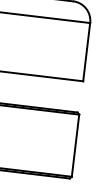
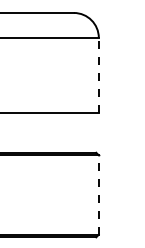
line: (86, 51) -> (98, 74), solid -> dashed
line: (75, 146) -> (98, 195), solid -> dashed

